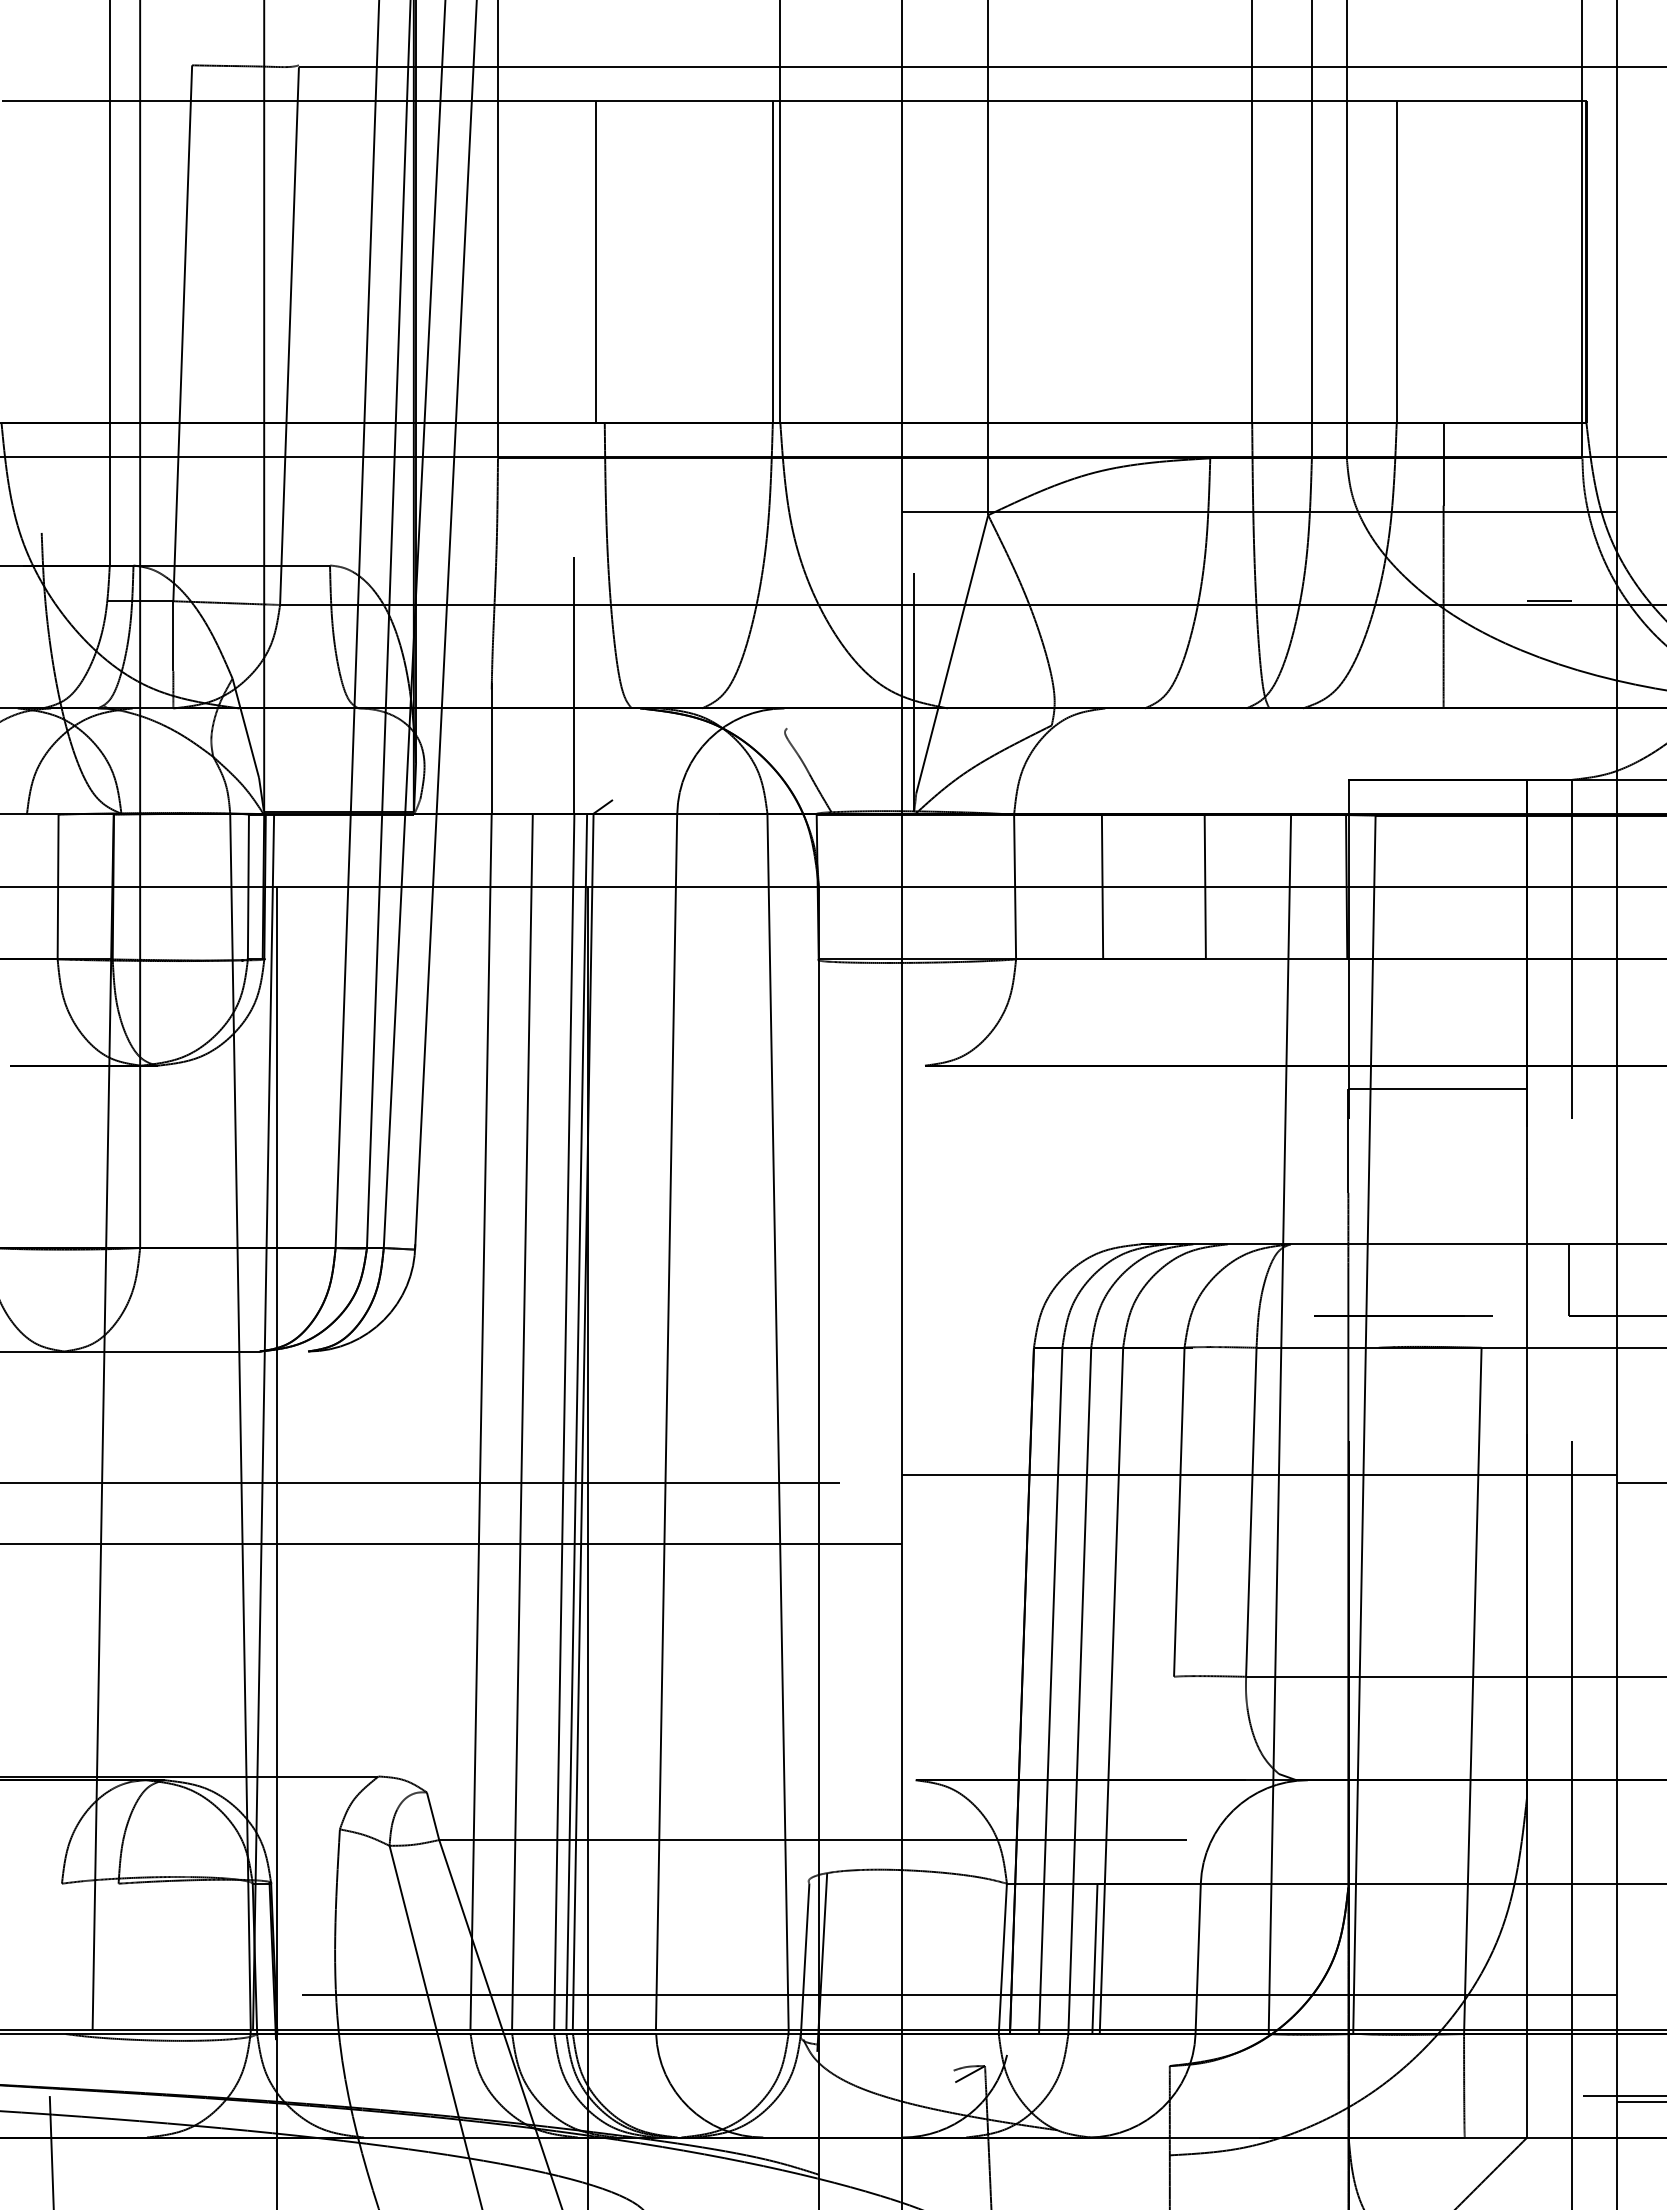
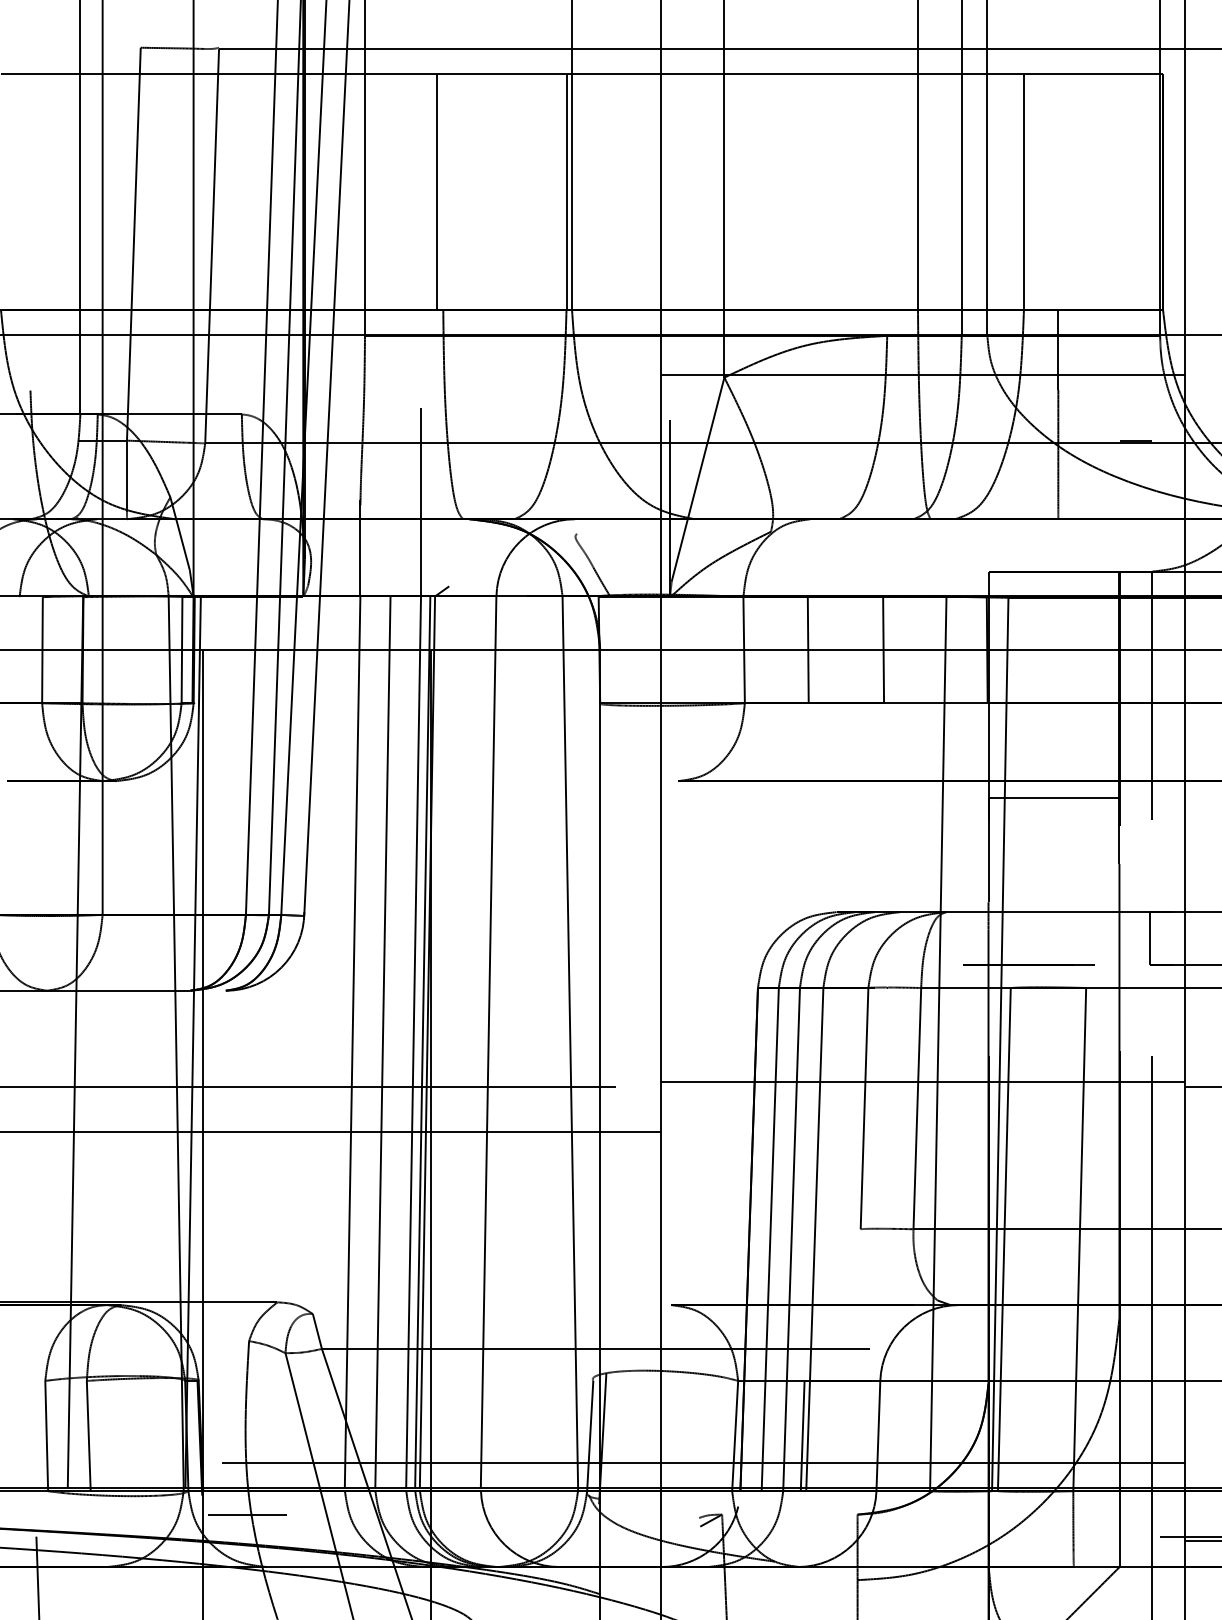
line: (1369, 1690) -> (1003, 1239), added
line: (63, 1958) -> (46, 1435), added
line: (120, 1958) -> (88, 1435), added
line: (337, 2066) -> (247, 1514), added

